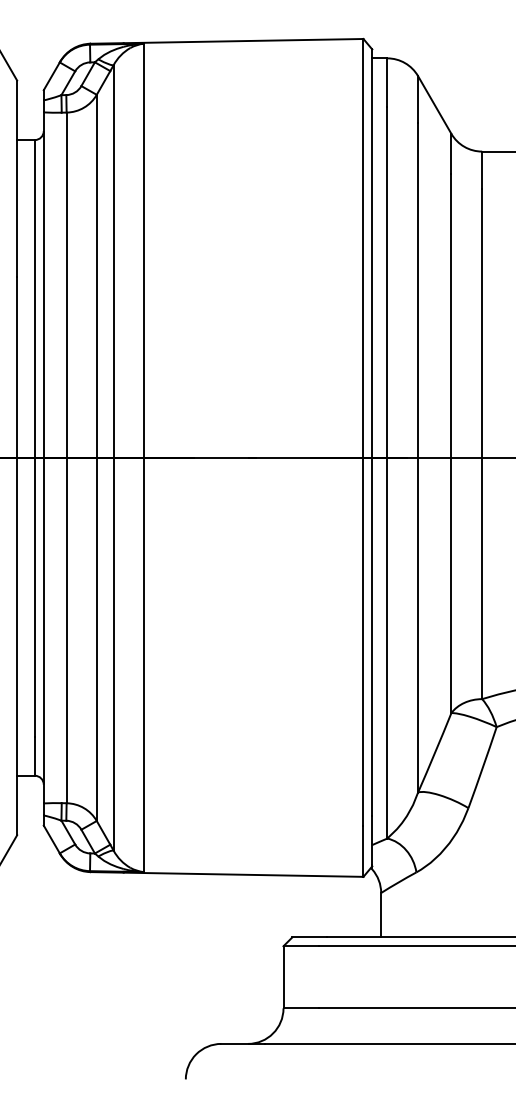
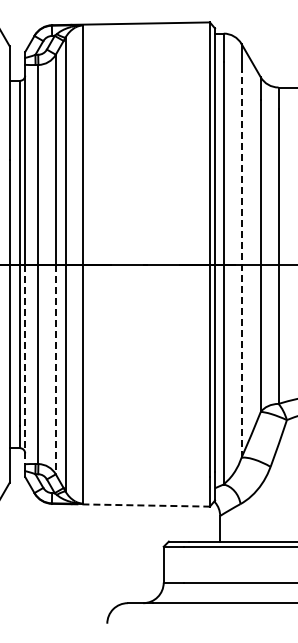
line: (418, 457) -> (241, 264), solid -> dashed
line: (44, 630) -> (25, 364), solid -> dashed
line: (96, 639) -> (55, 369), solid -> dashed
line: (245, 874) -> (141, 505), solid -> dashed

